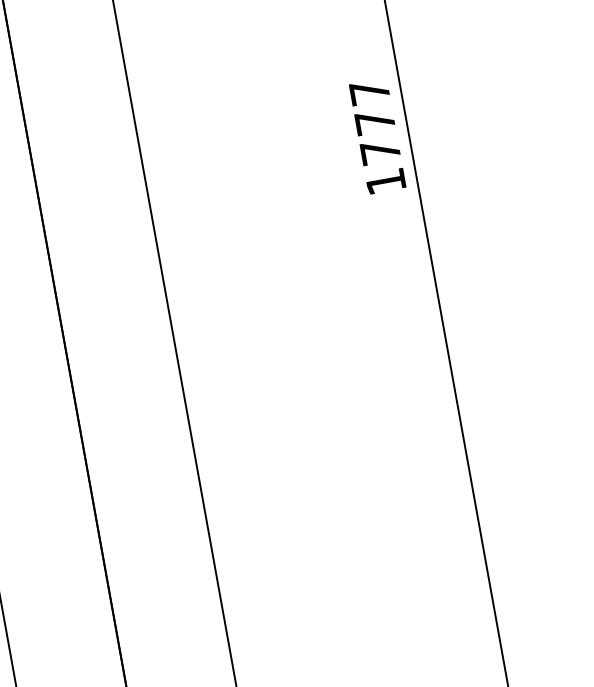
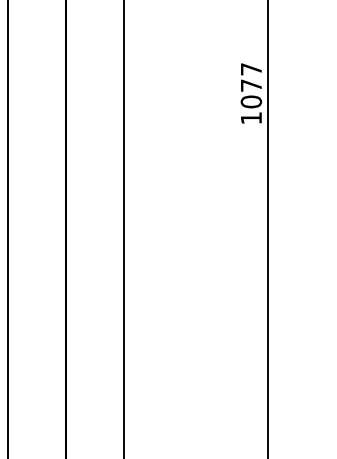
text: (380, 151) -> (251, 101), 1777 -> 1077

